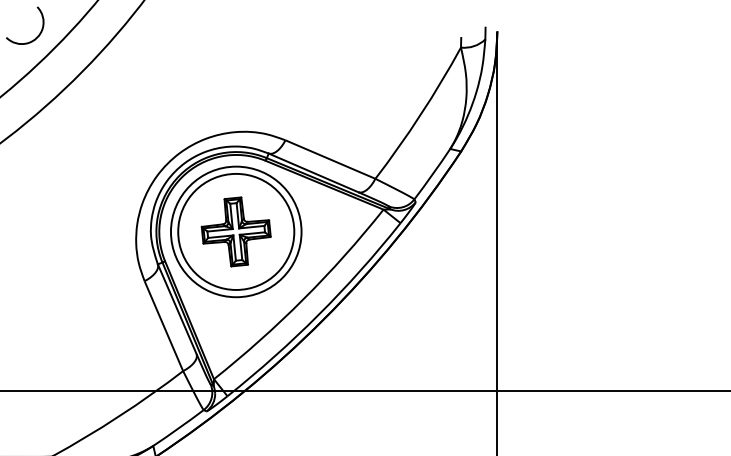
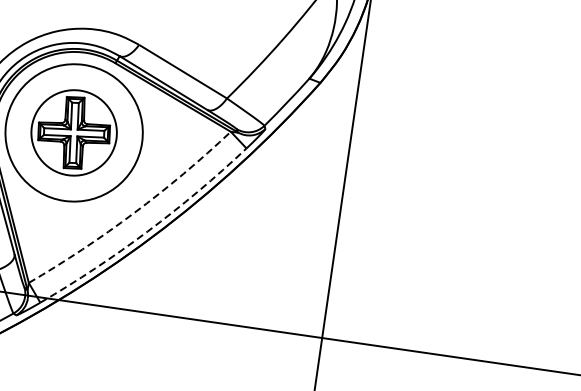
circle: (236, 231) -> (74, 132), size x0.7
arc: (303, 299) -> (134, 213), solid -> dashed
arc: (318, 314) -> (147, 231), solid -> dashed

